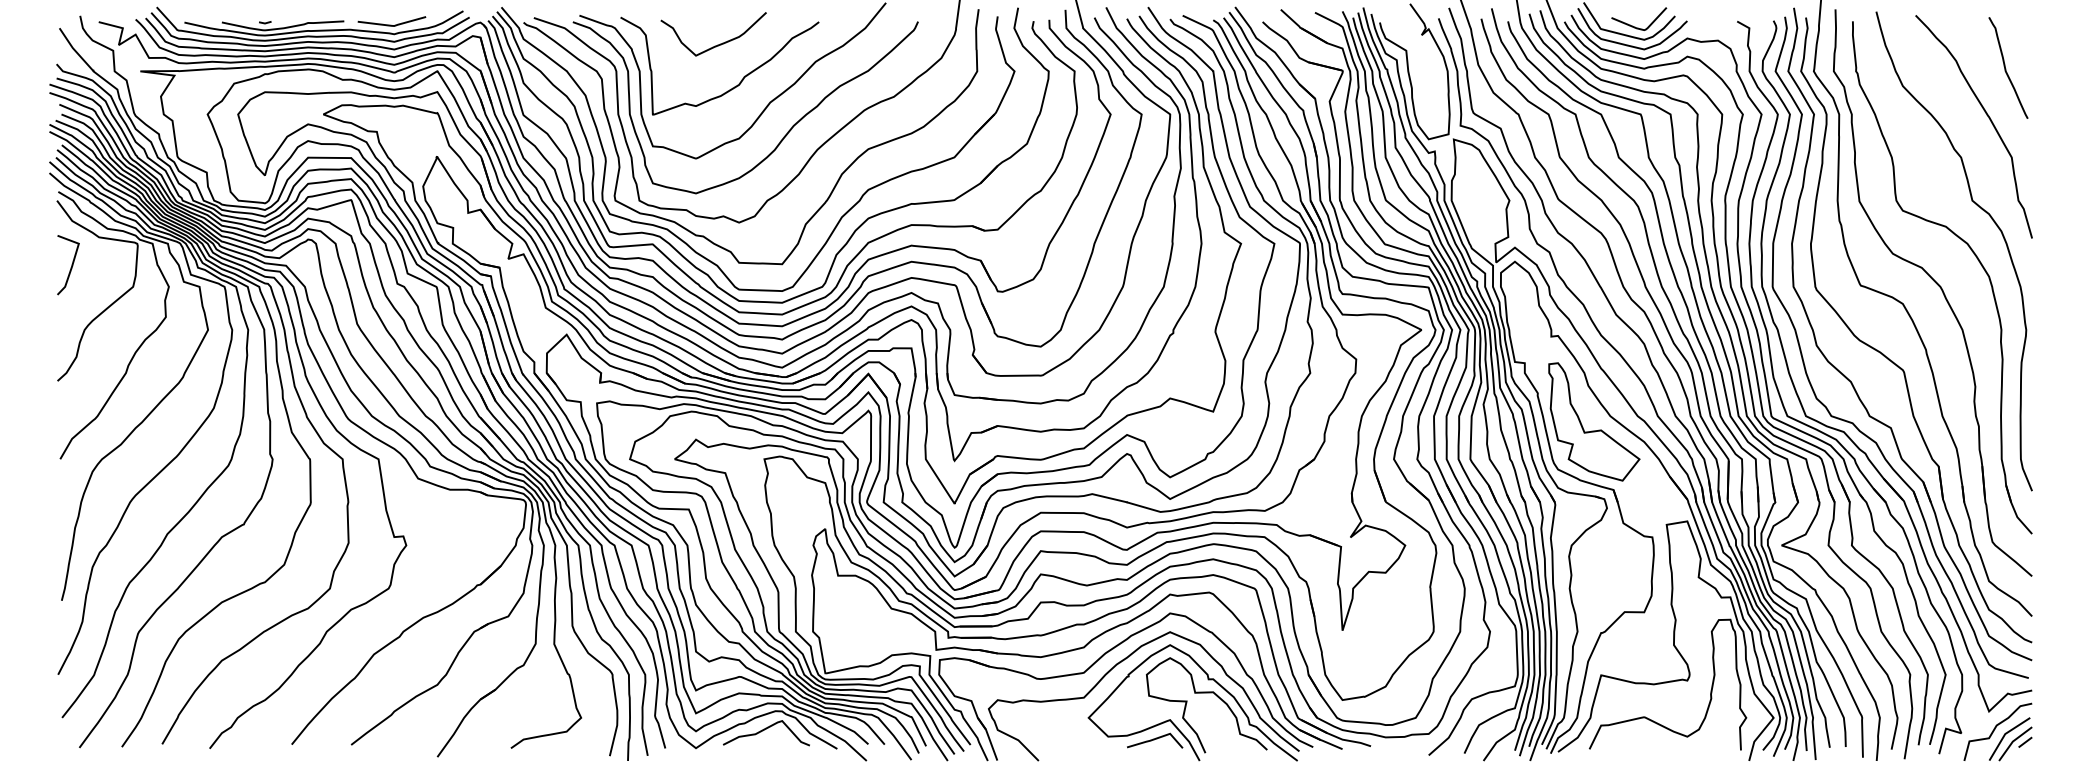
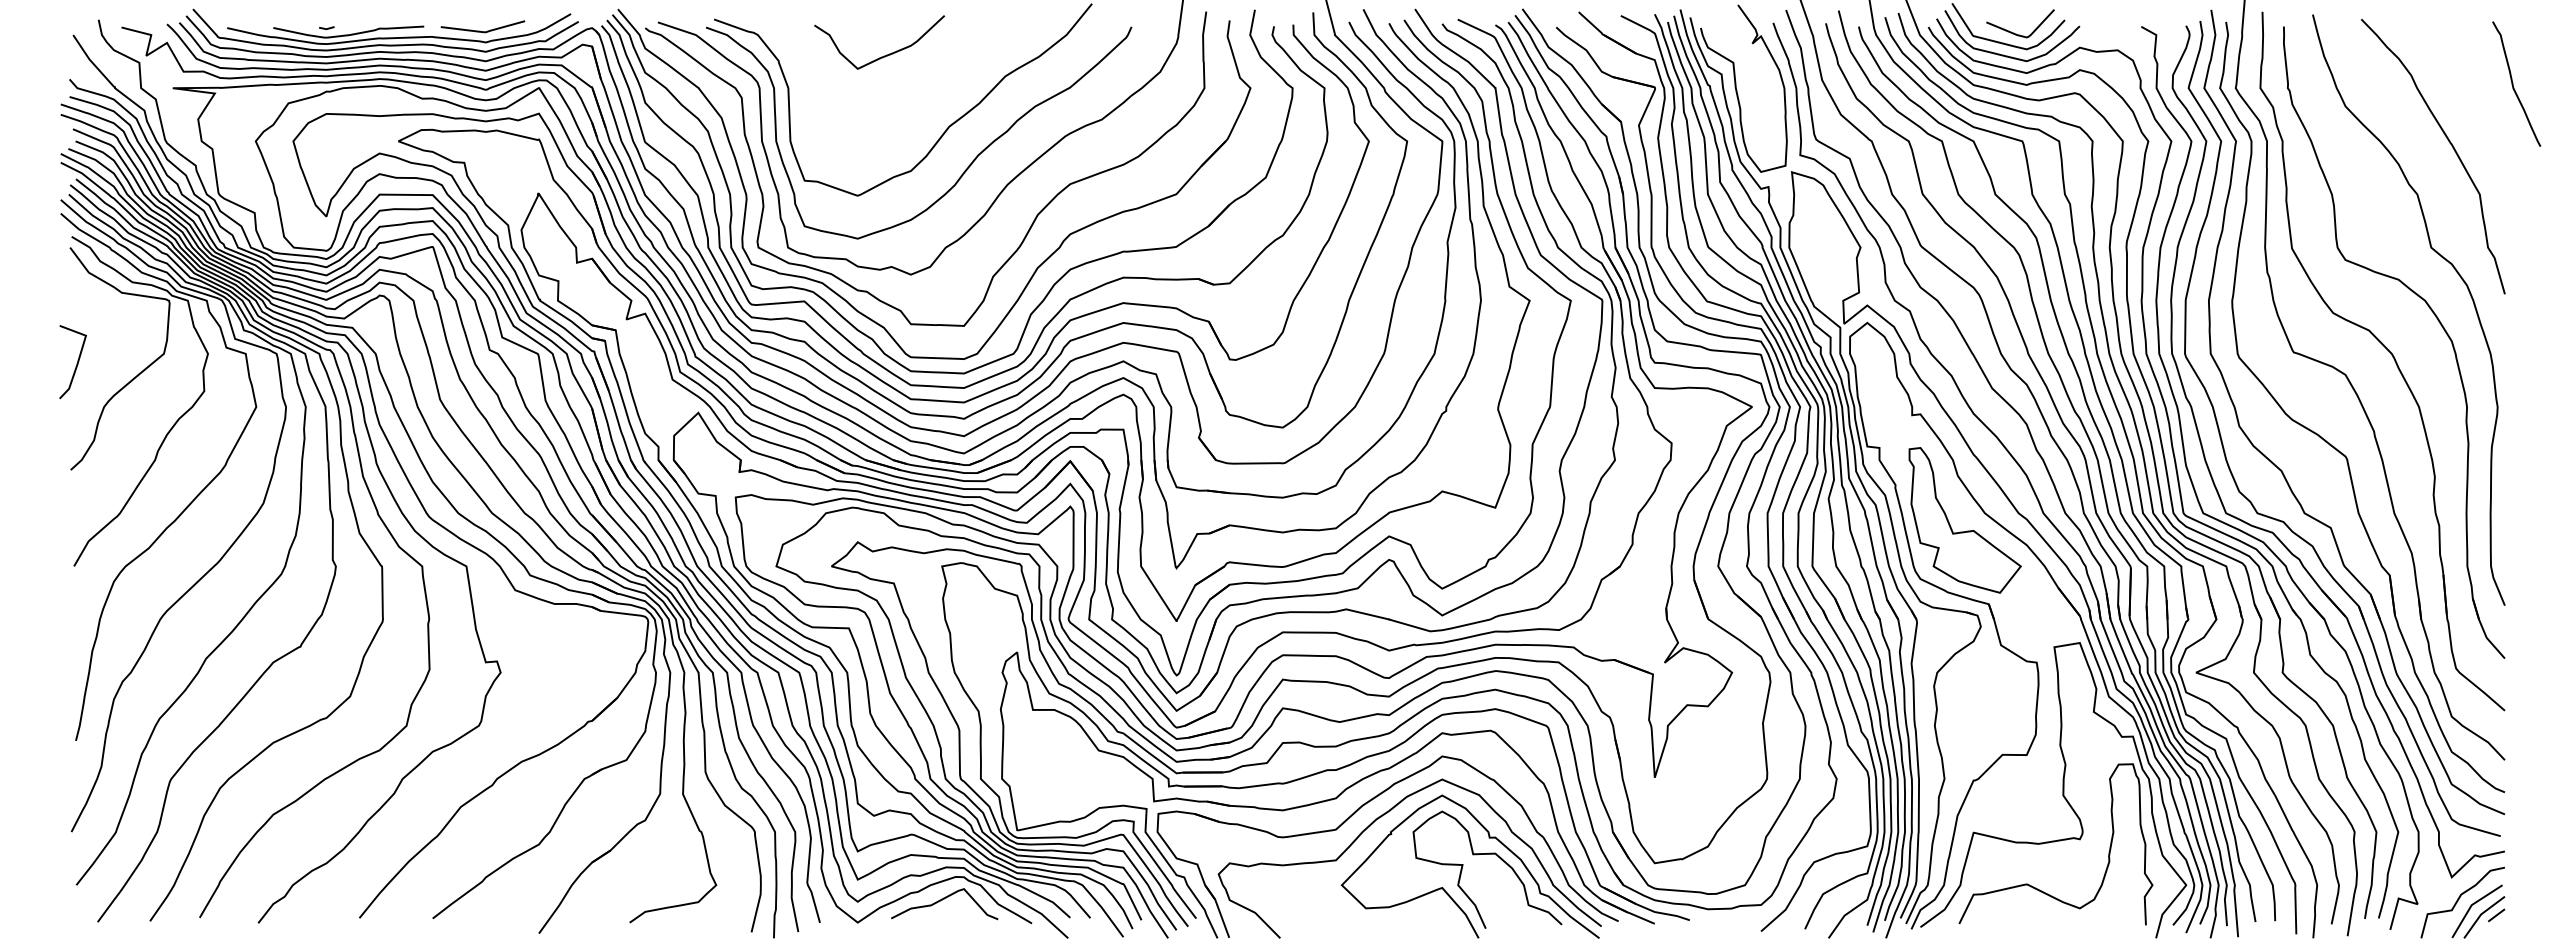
curve: (2005, 67) -> (2513, 83), moved
curve: (732, 87) -> (902, 108), removed
curve: (71, 266) -> (76, 363), moved
line: (1154, 740) -> (1423, 912), removed

